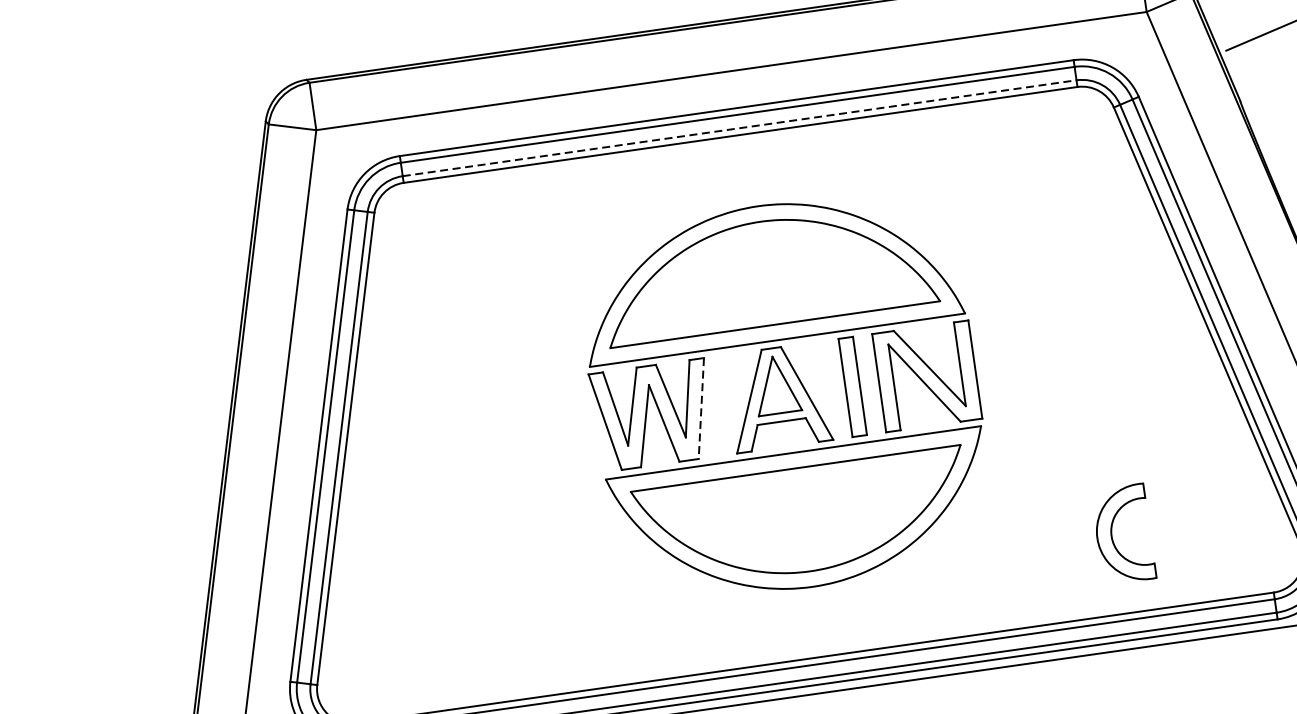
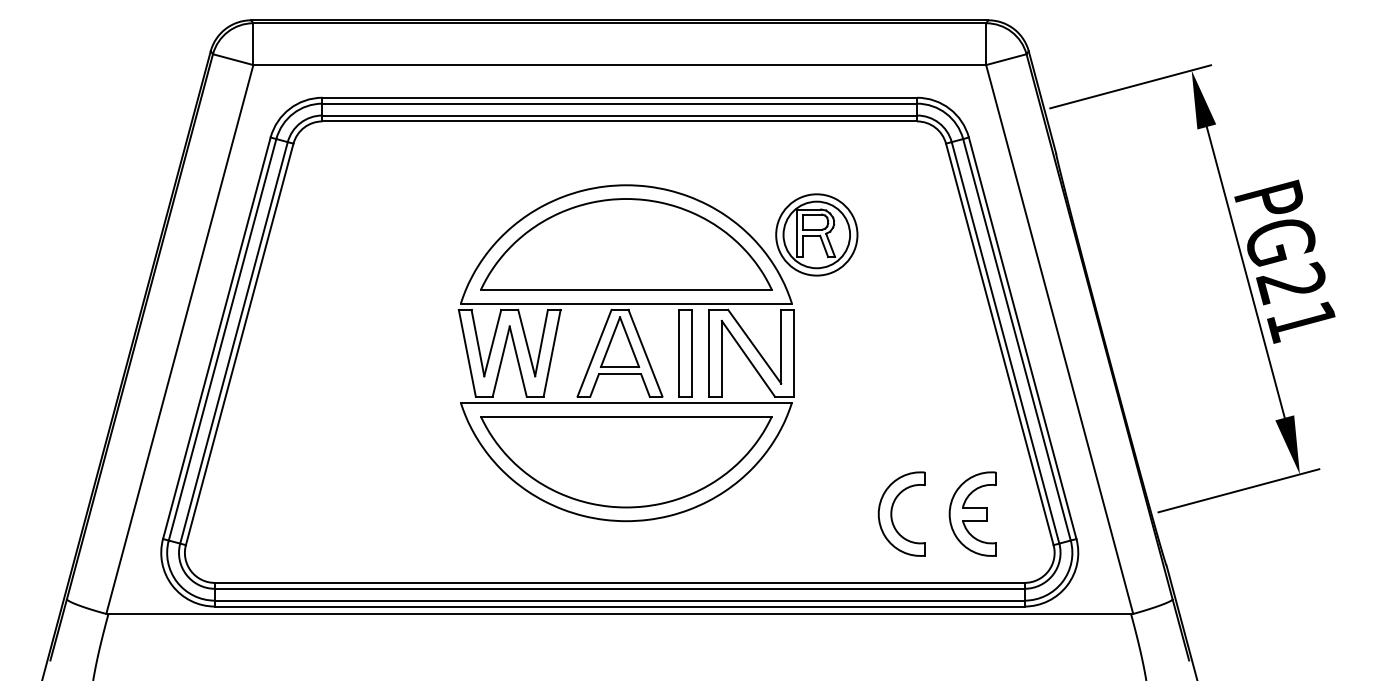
line: (740, 128) -> (620, 115), dashed -> solid
part: (981, 231) -> (816, 234), added
line: (701, 408) -> (552, 353), dashed -> solid
part: (1203, 522) -> (972, 513), added

